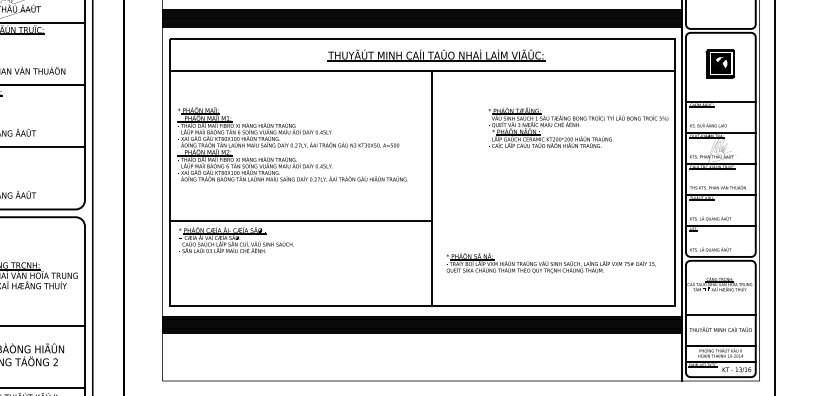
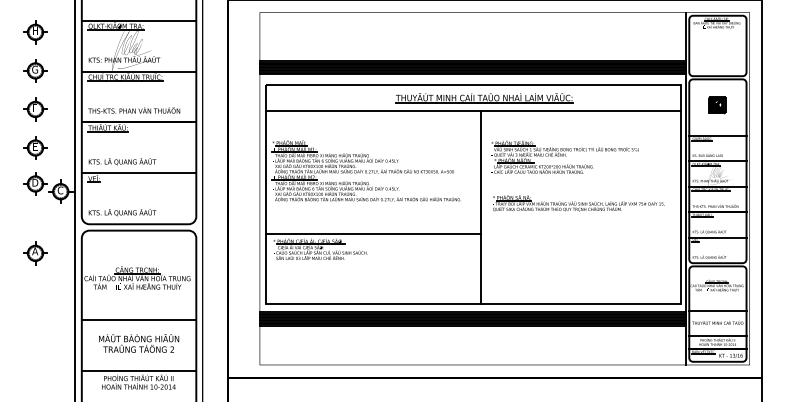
part: (720, 64) -> (717, 105), size x0.71
part: (577, 126) -> (564, 156), moved
part: (550, 263) -> (578, 203), moved

